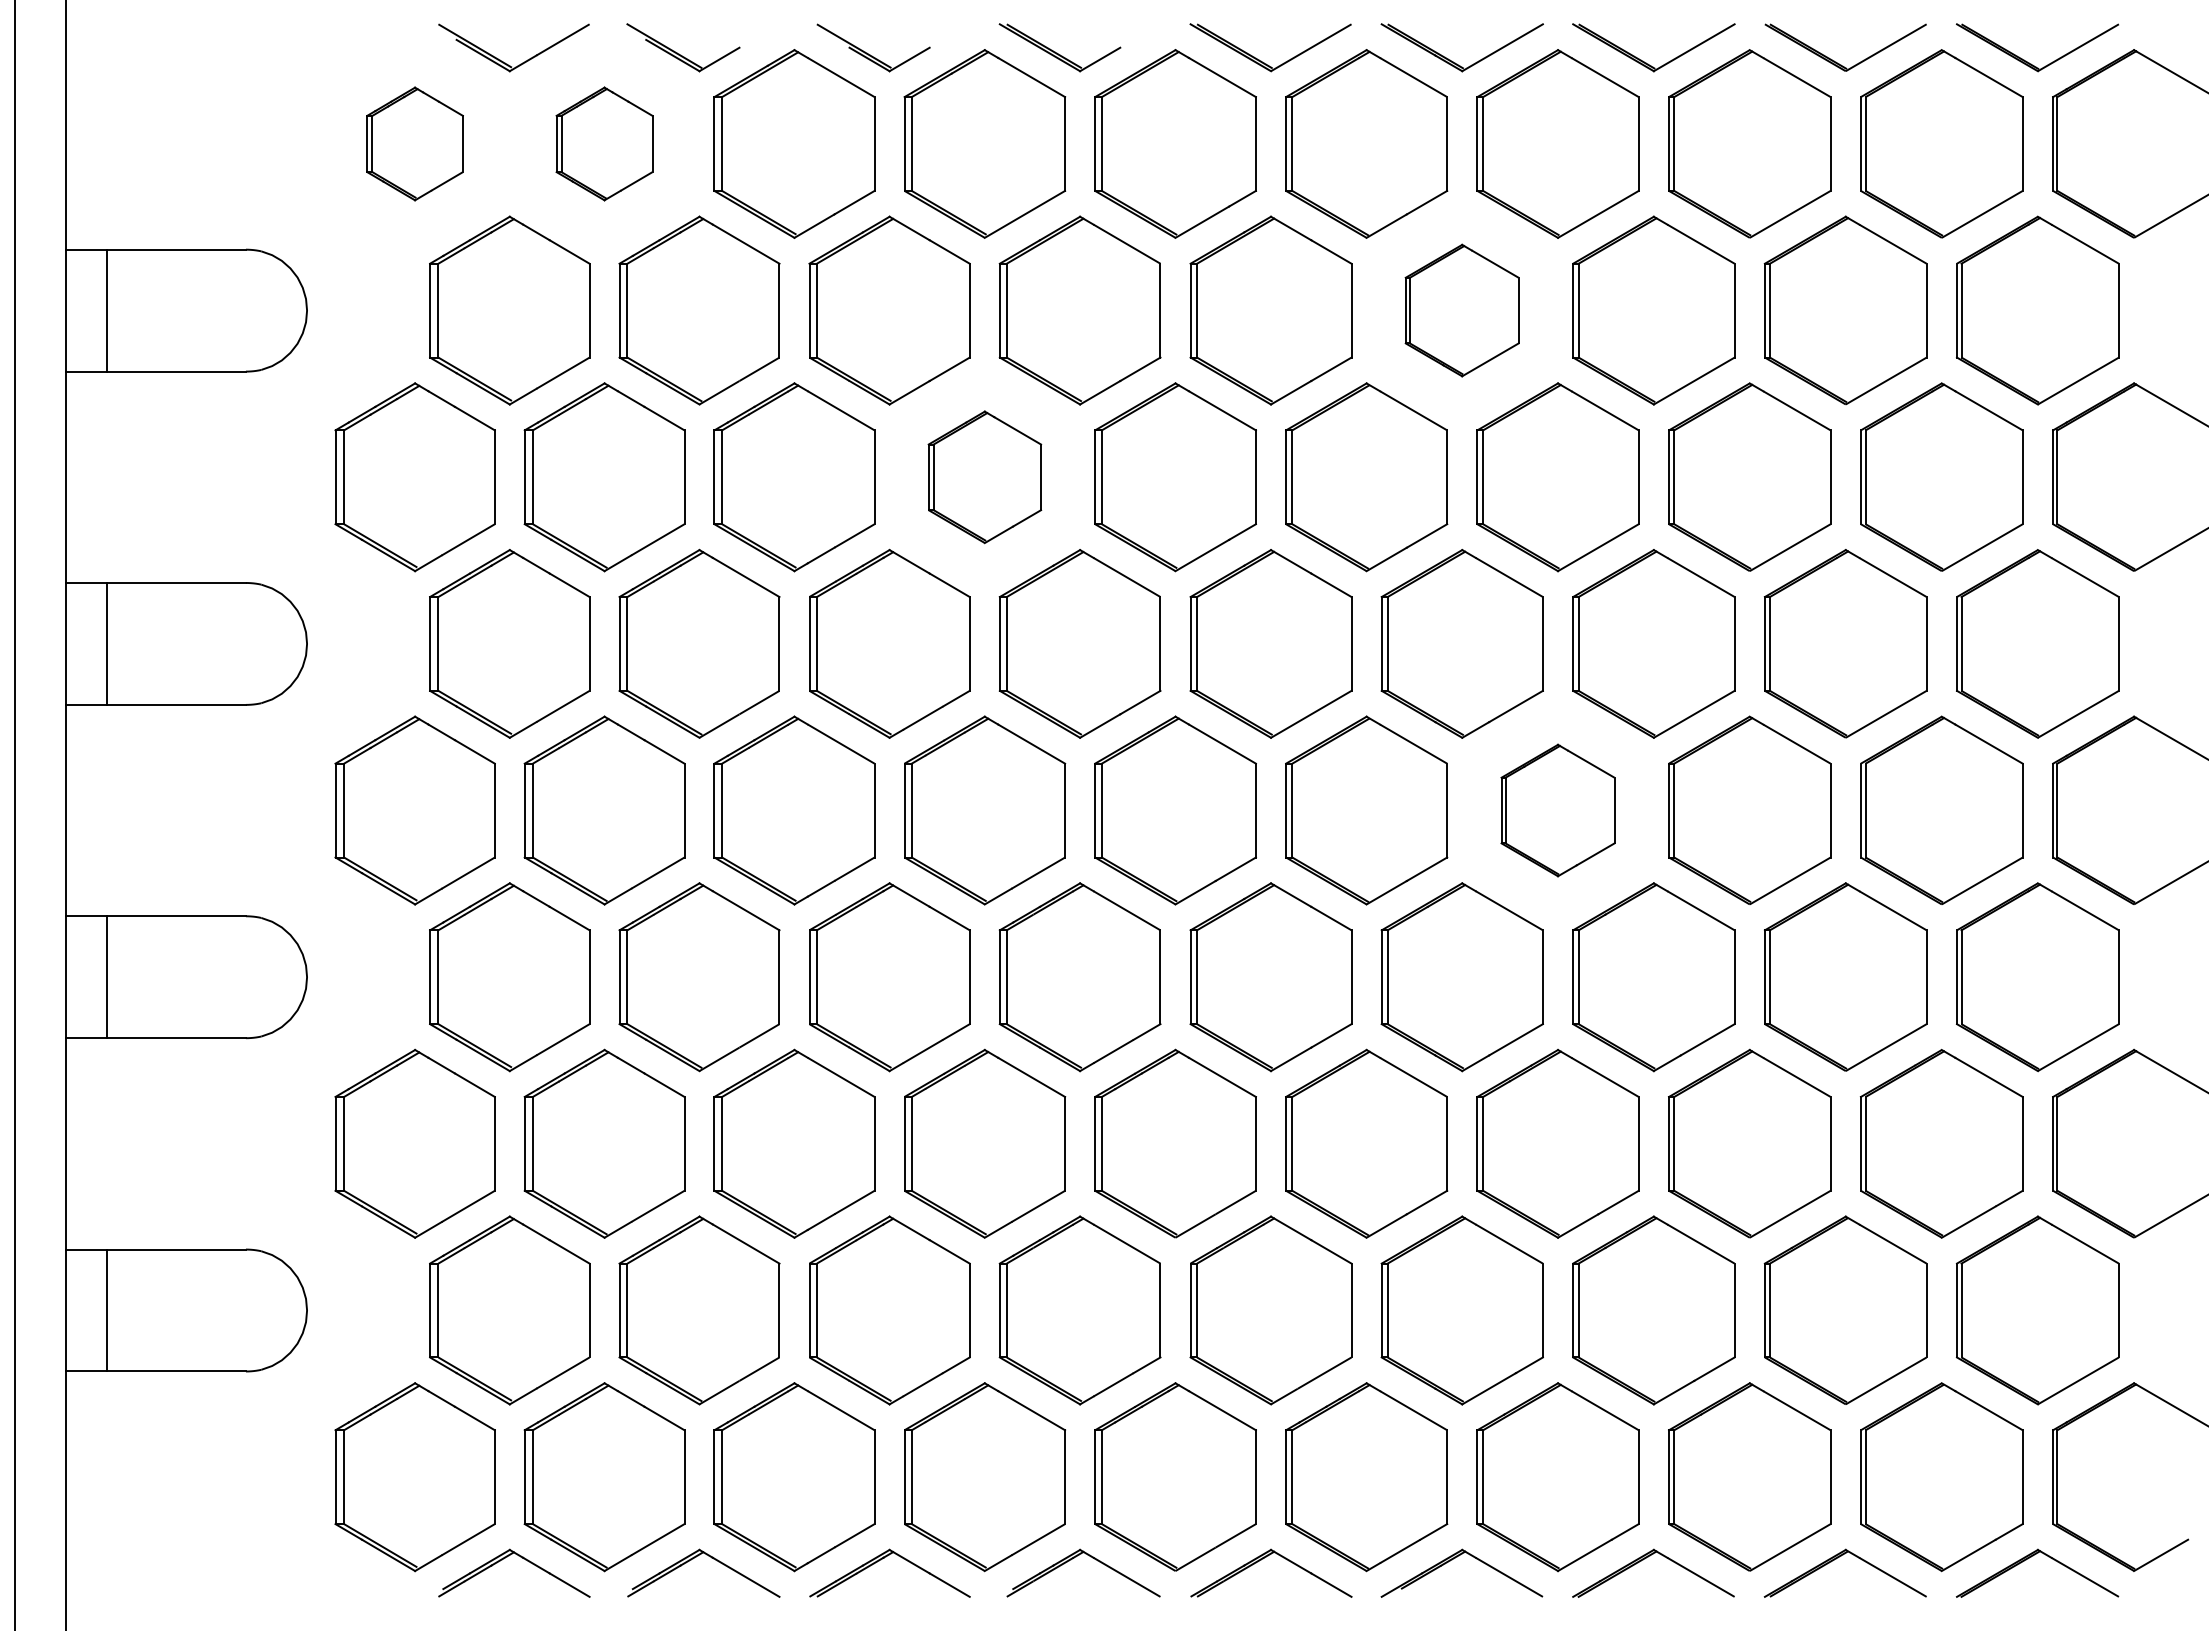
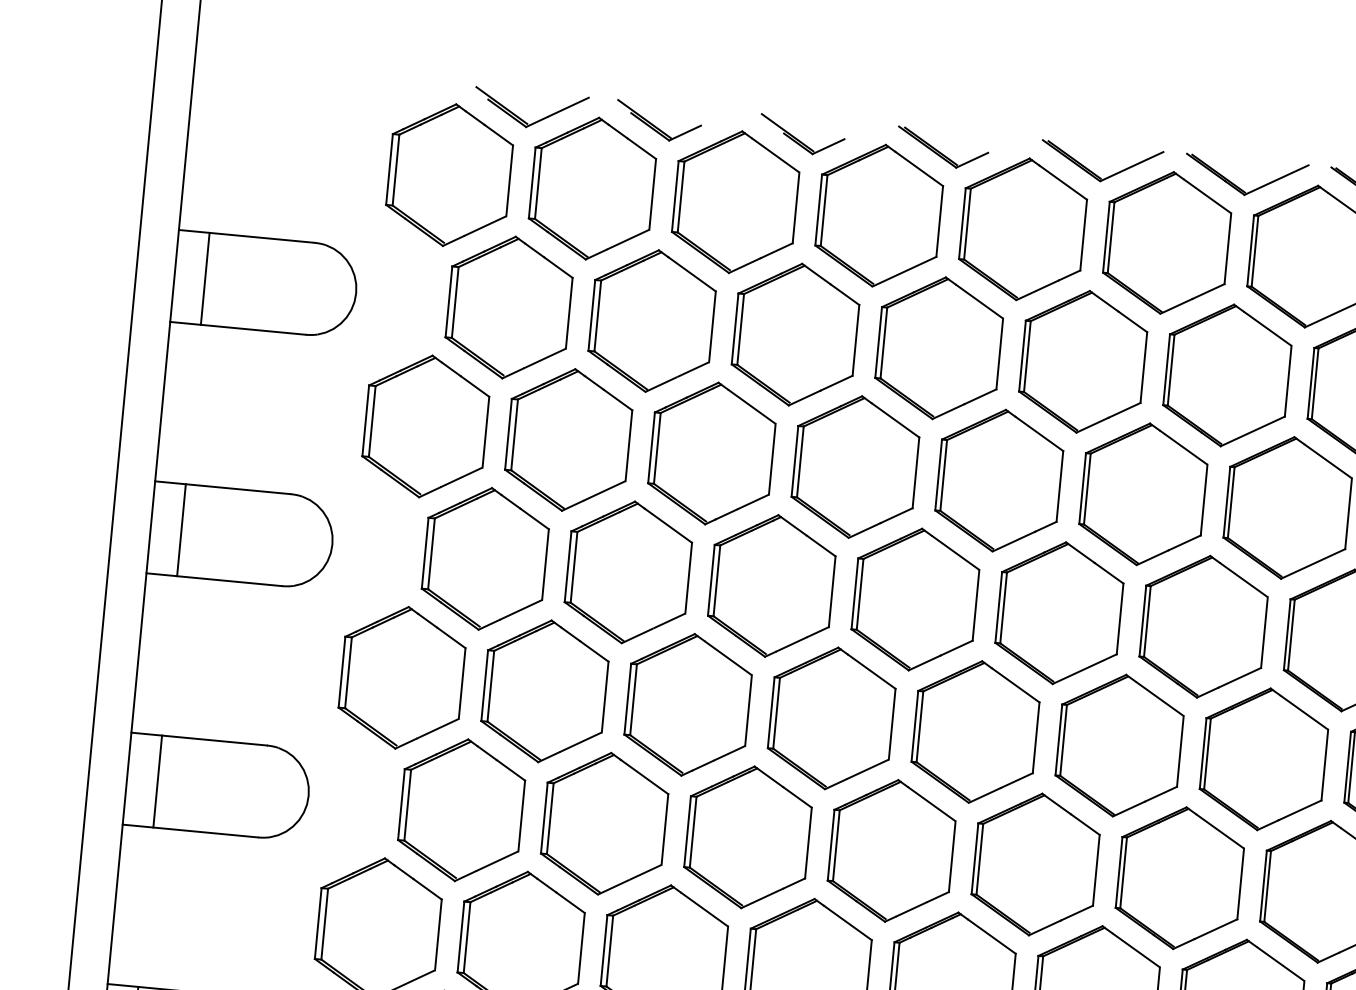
part: (414, 143) -> (449, 174), size x1.67
part: (604, 143) -> (592, 188), size x1.67
part: (1461, 310) -> (1226, 375), size x1.43
part: (984, 477) -> (855, 467), size x1.43
part: (1557, 810) -> (1263, 759), size x1.43

